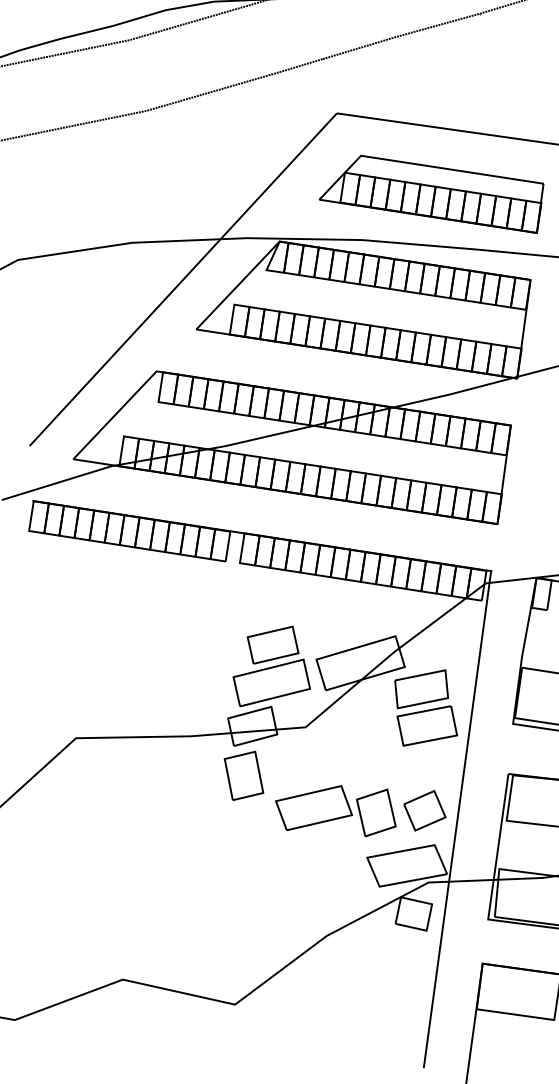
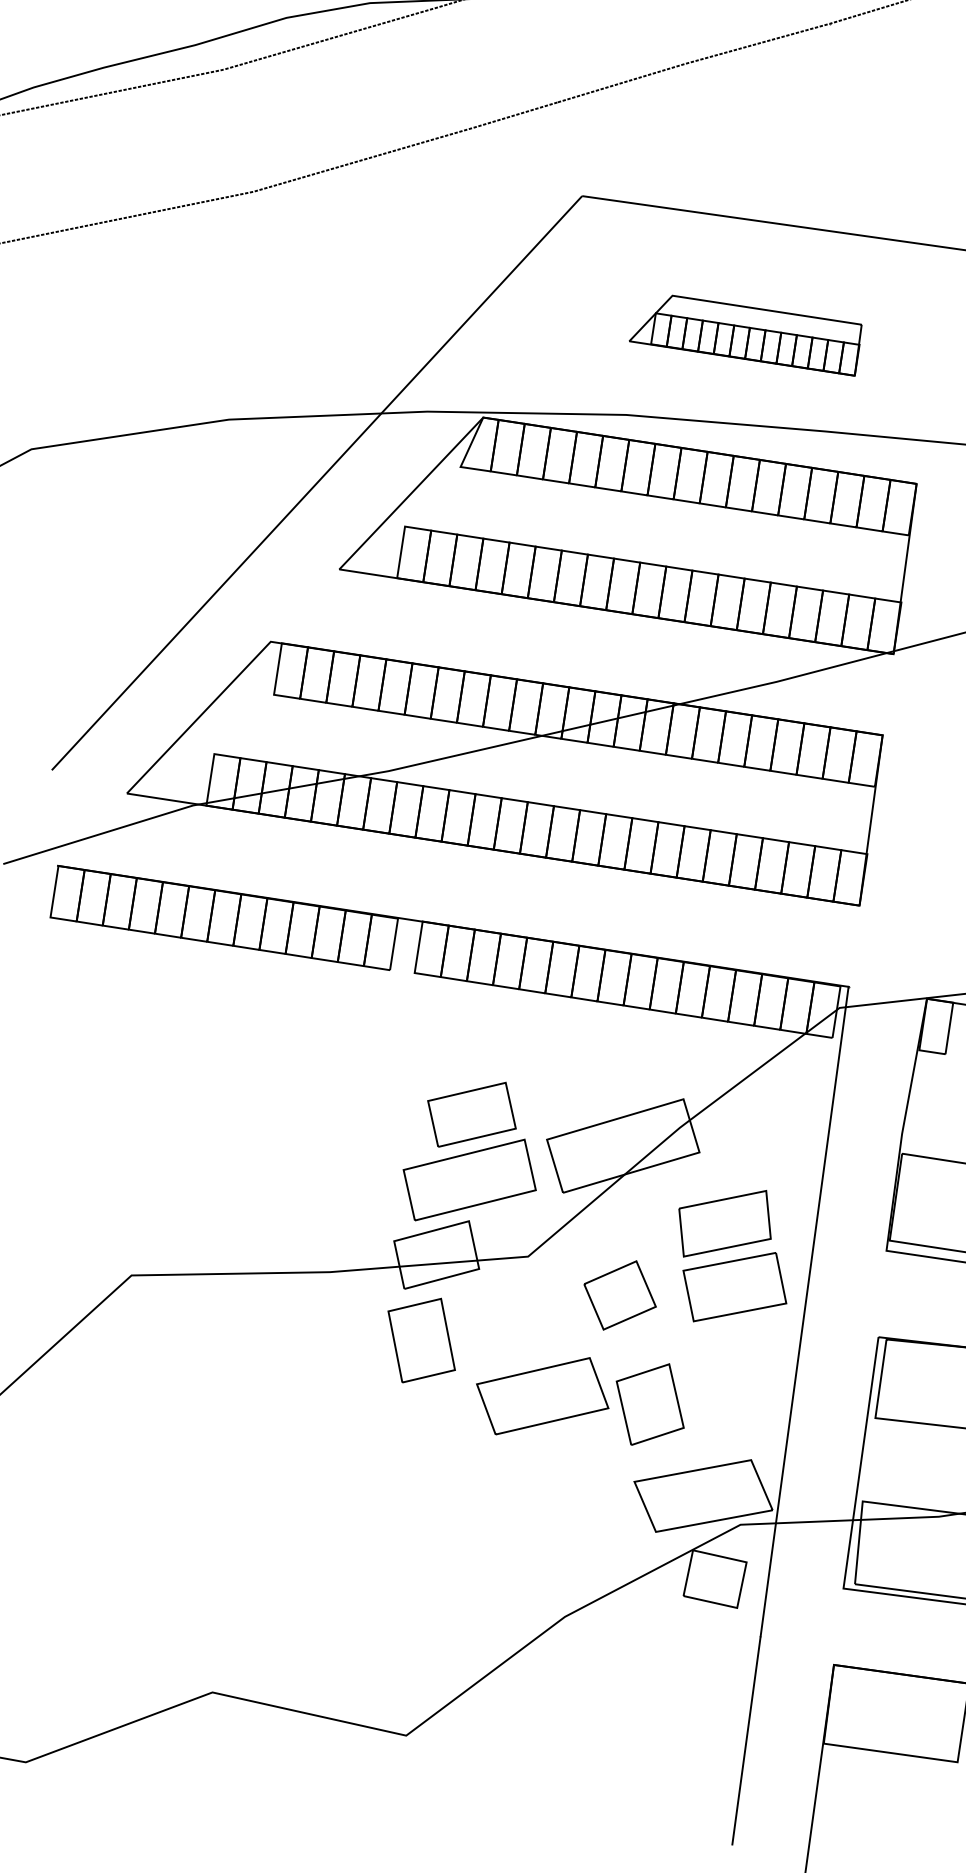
part: (431, 193) -> (745, 334), size x0.6
part: (425, 707) -> (731, 1255), moved
part: (424, 810) -> (619, 1294), moved

